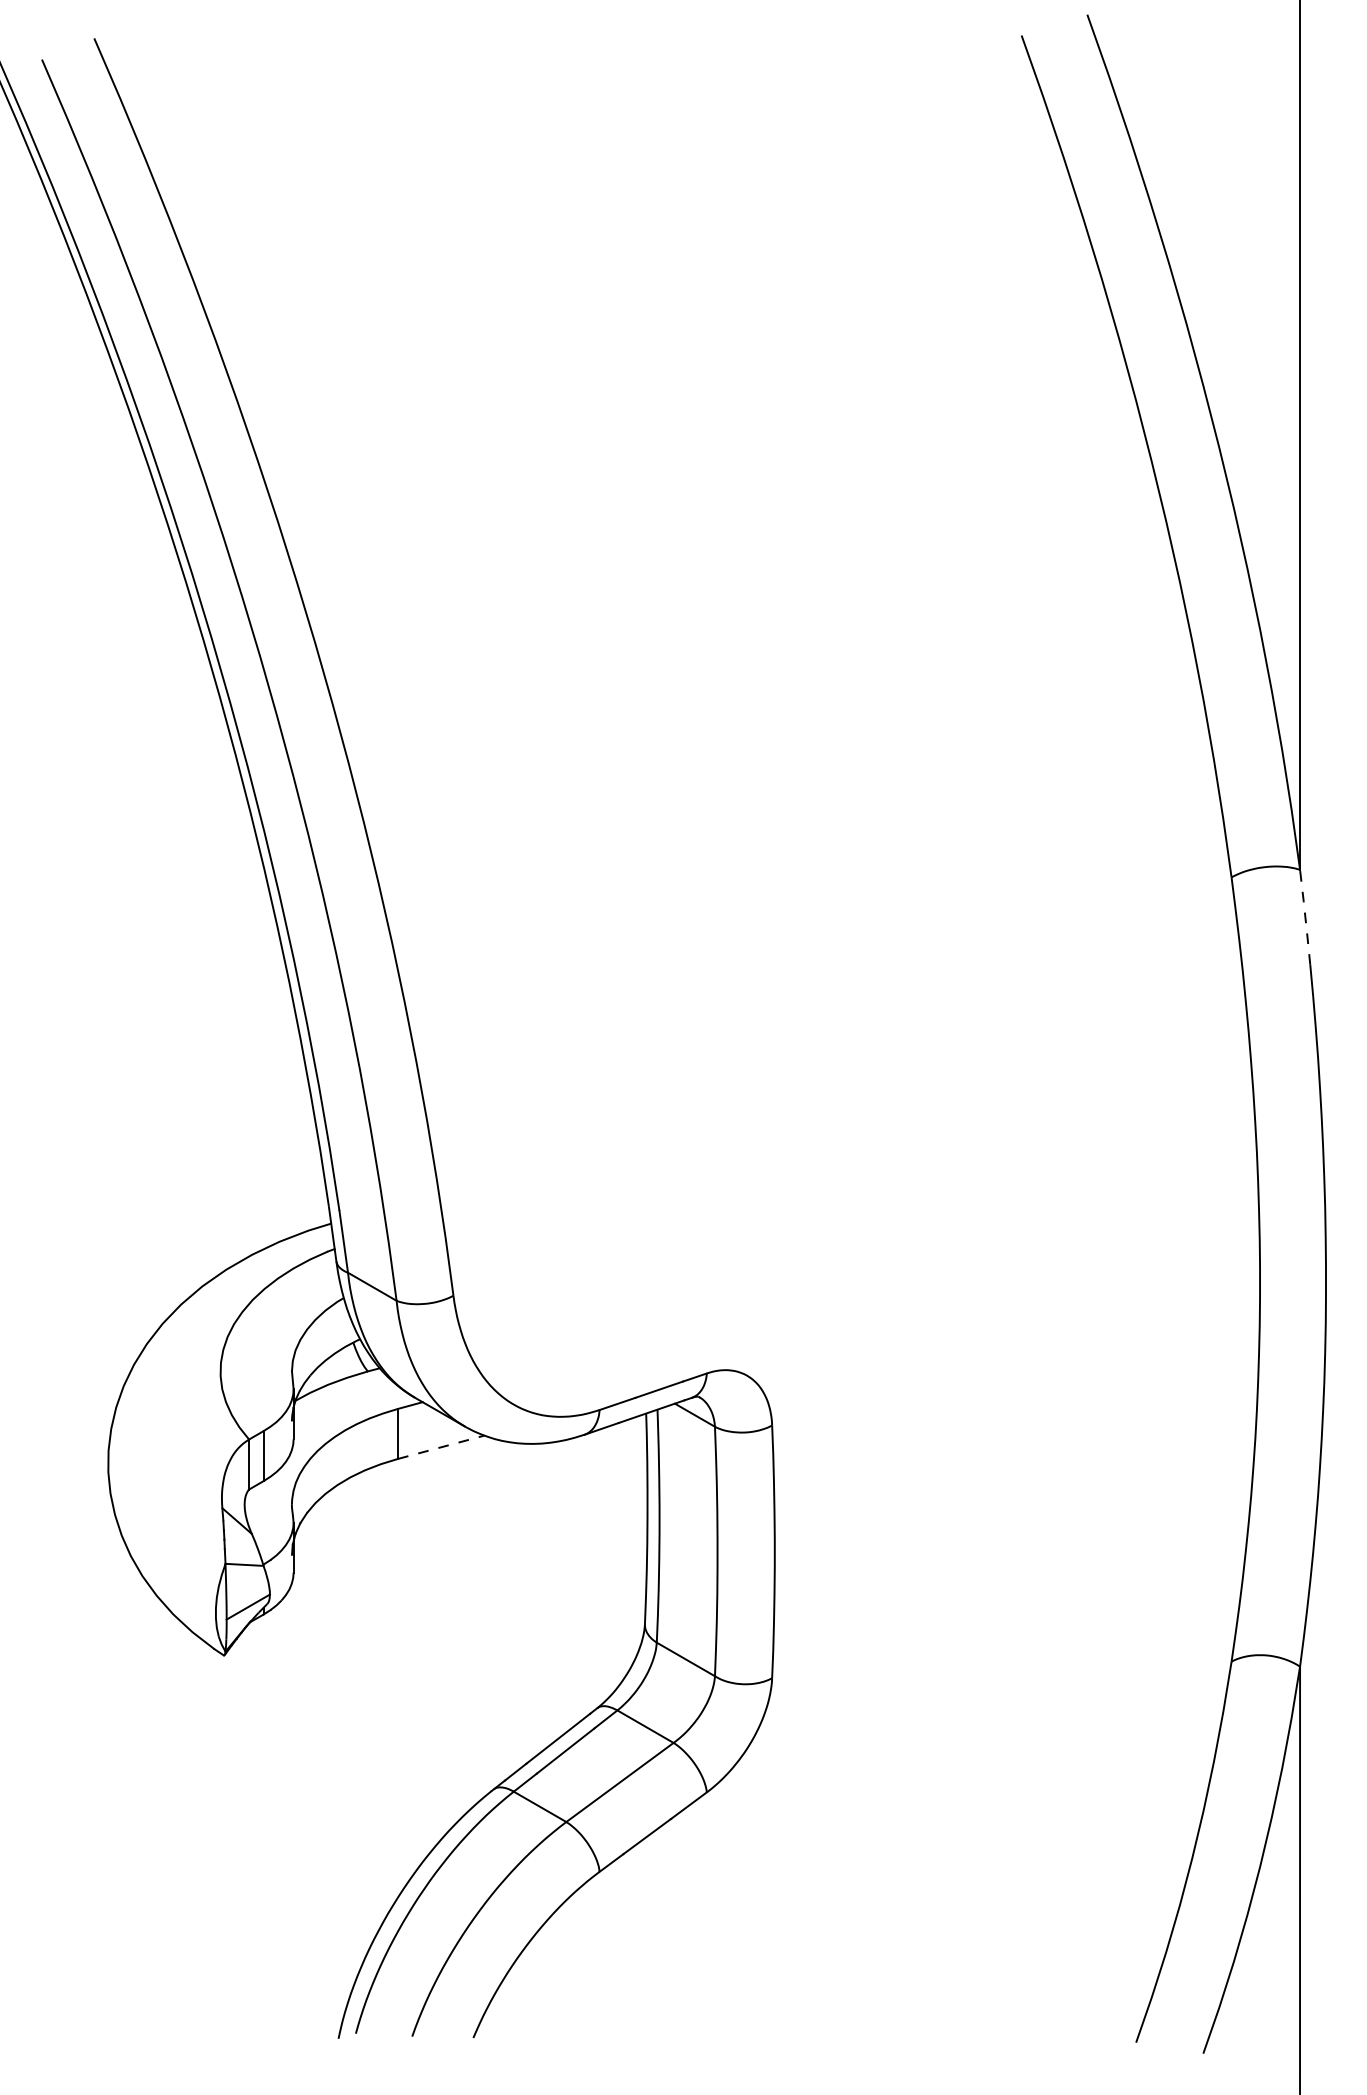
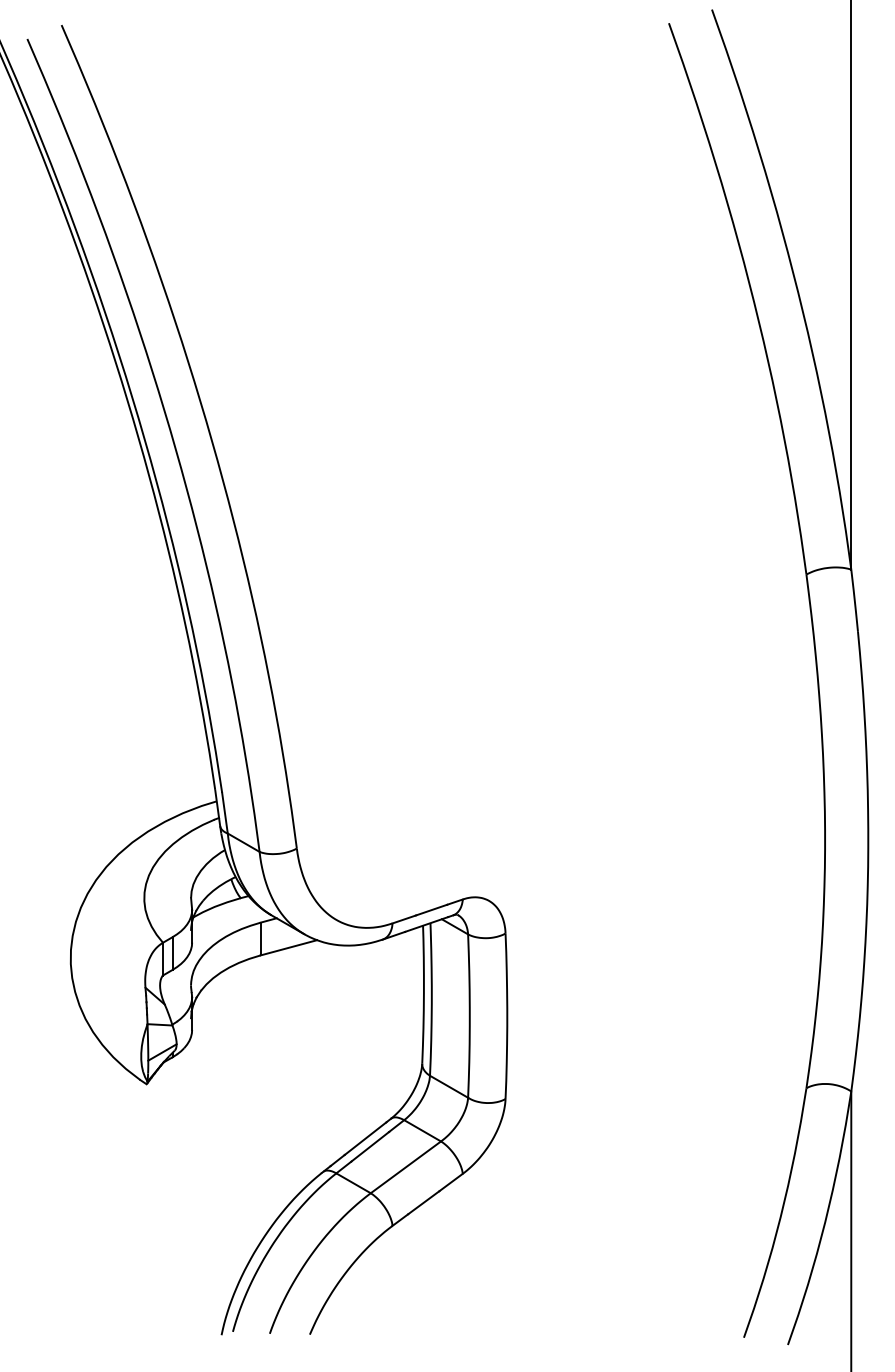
line: (1304, 916) -> (854, 600), dashed -> solid
line: (442, 1446) -> (289, 947), dashed -> solid

